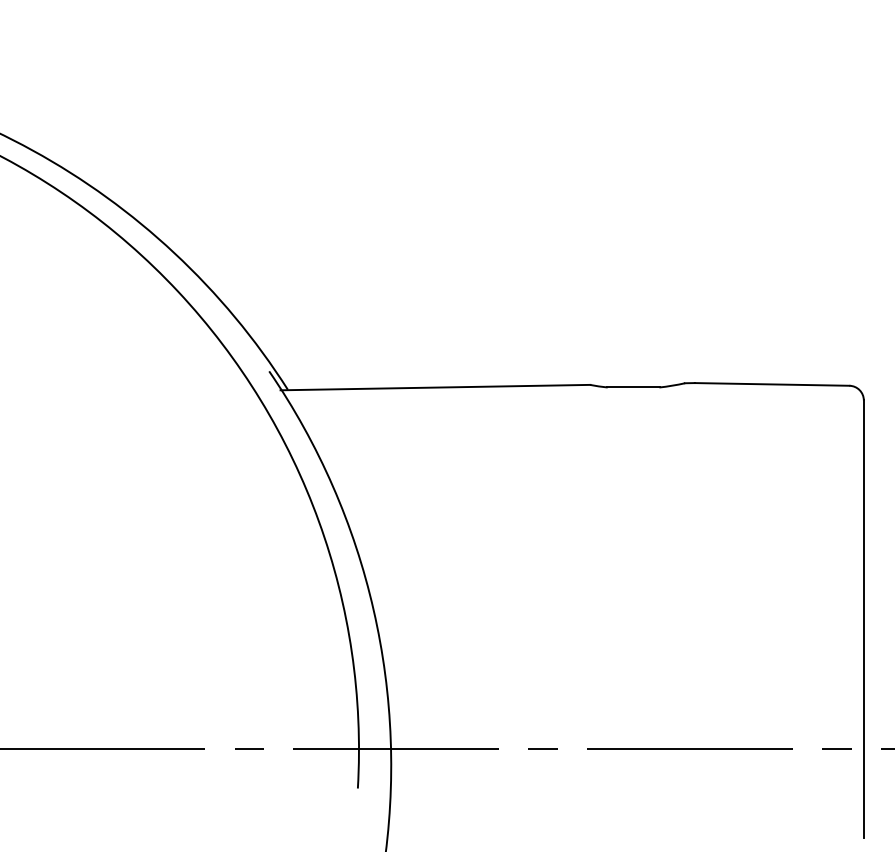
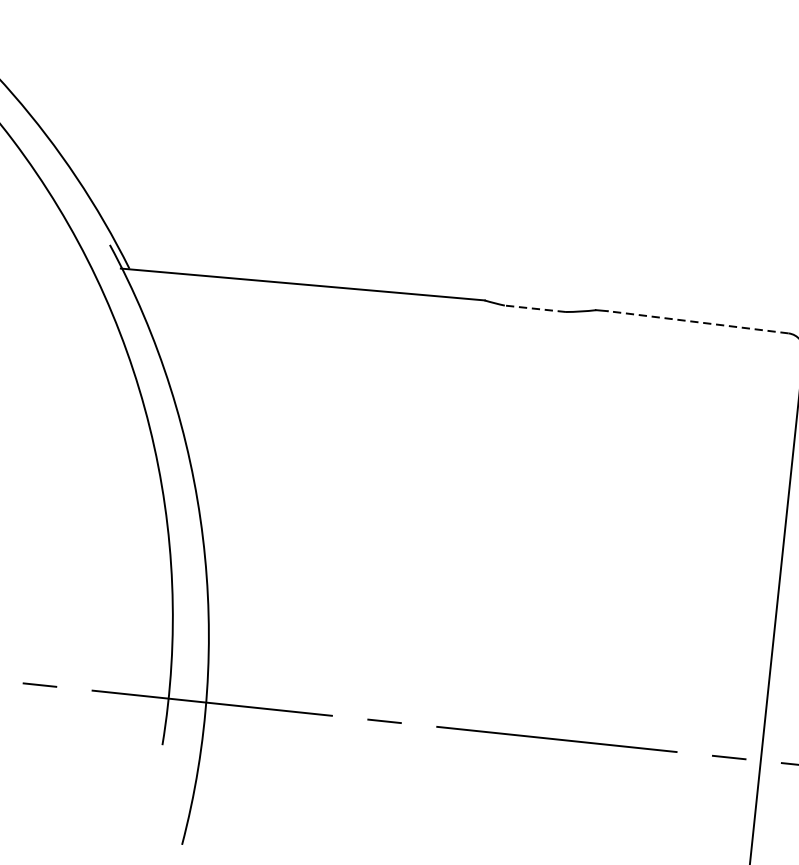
line: (771, 384) -> (697, 322), solid -> dashed
line: (632, 387) -> (533, 308), solid -> dashed

